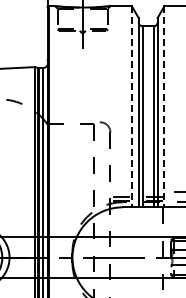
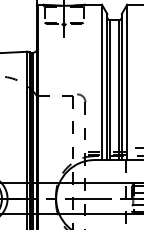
line: (131, 106) -> (101, 82), dashed -> solid
line: (164, 106) -> (127, 82), dashed -> solid

